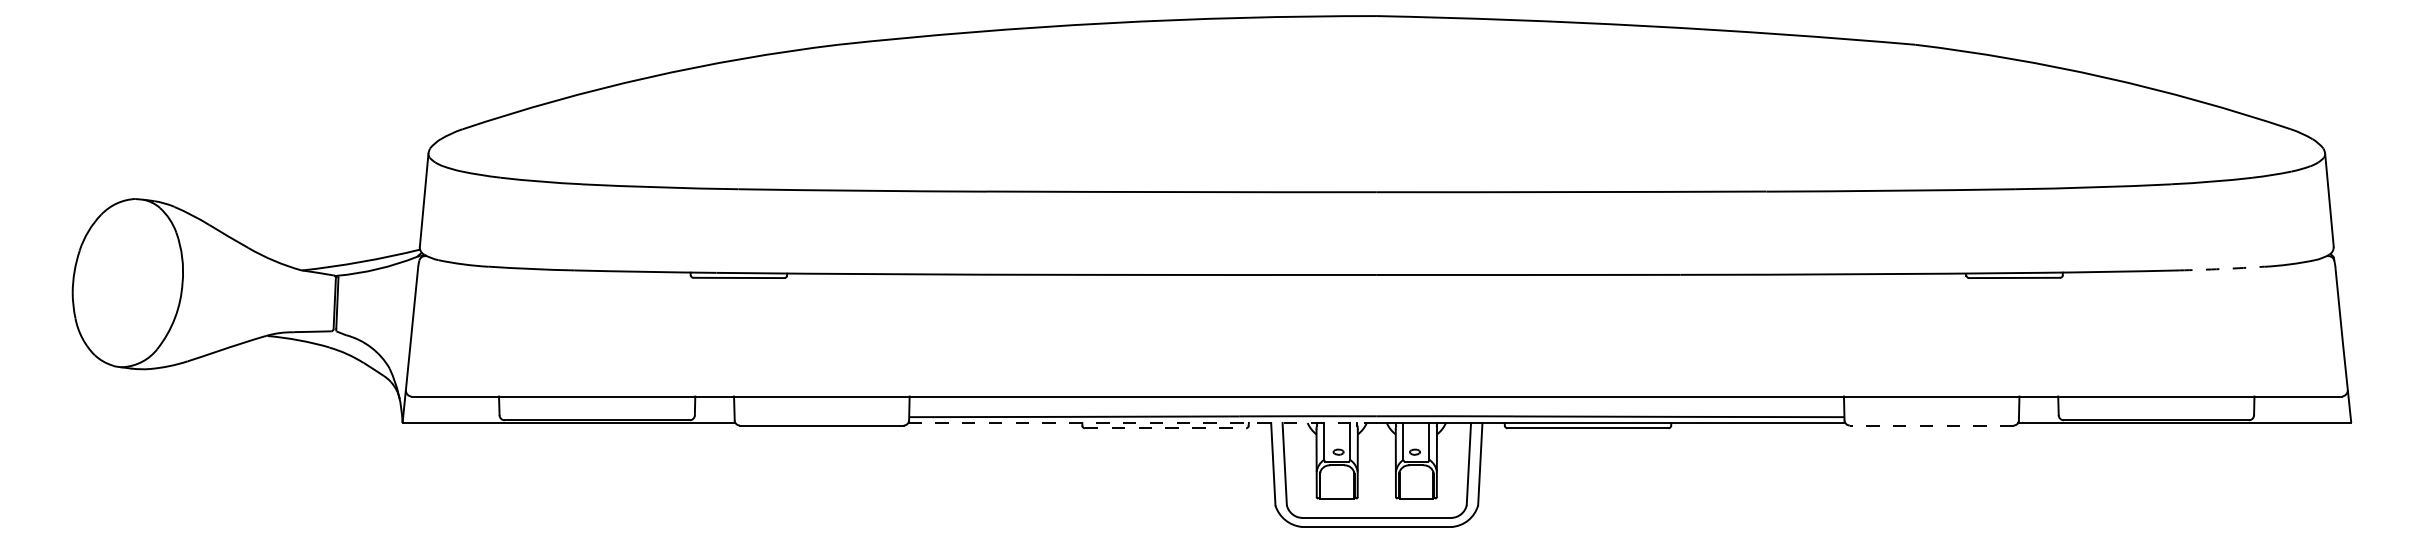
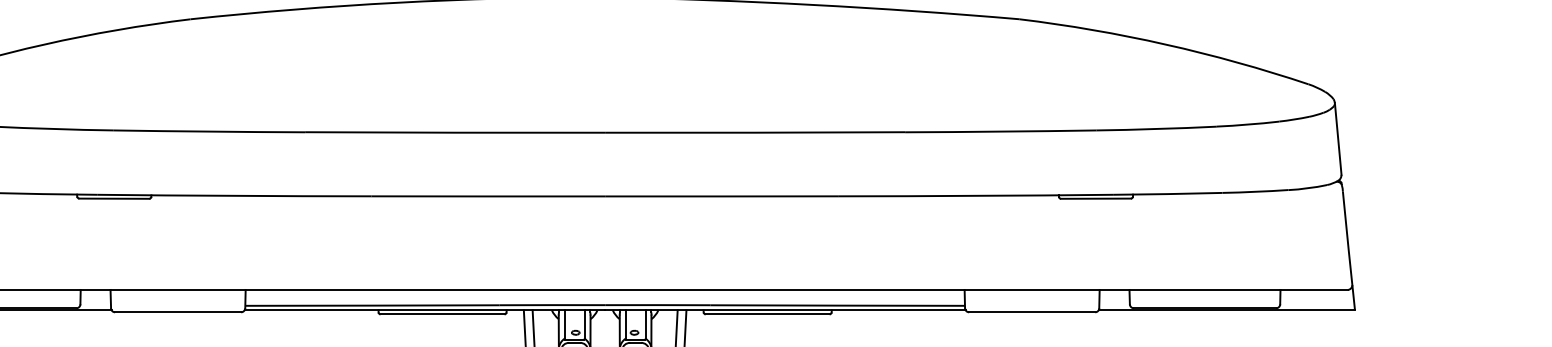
arc: (2221, 269) -> (1255, 192), dashed -> solid
line: (1143, 422) -> (425, 309), dashed -> solid
line: (1931, 425) -> (1031, 312), dashed -> solid
line: (1165, 428) -> (442, 314), dashed -> solid

